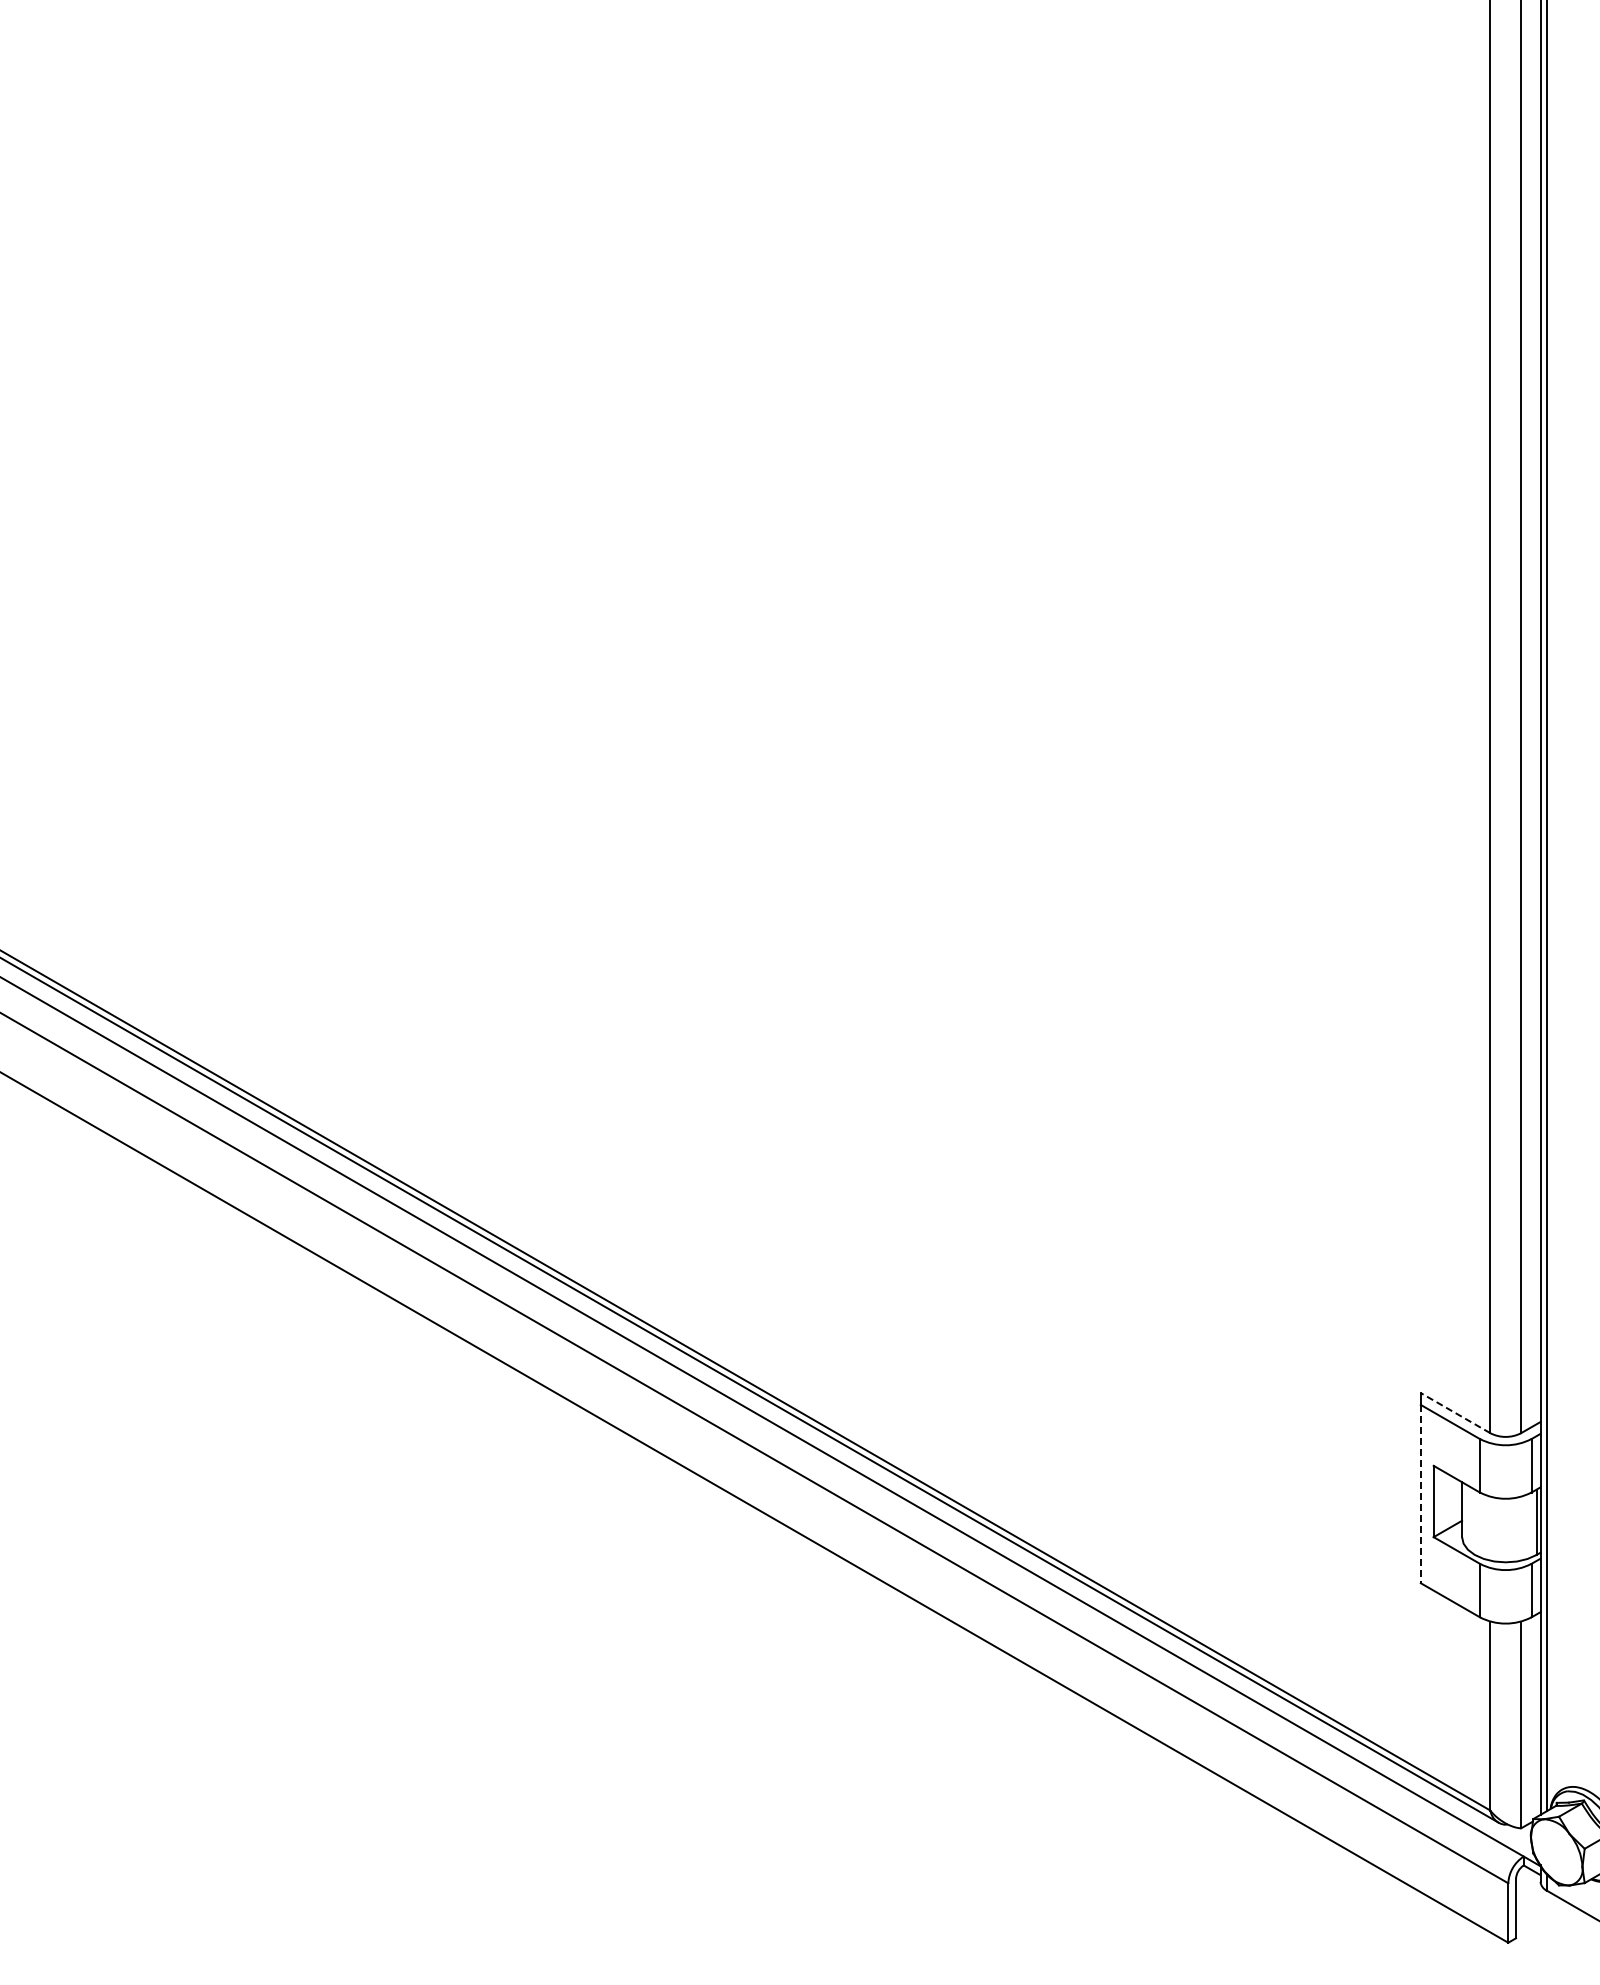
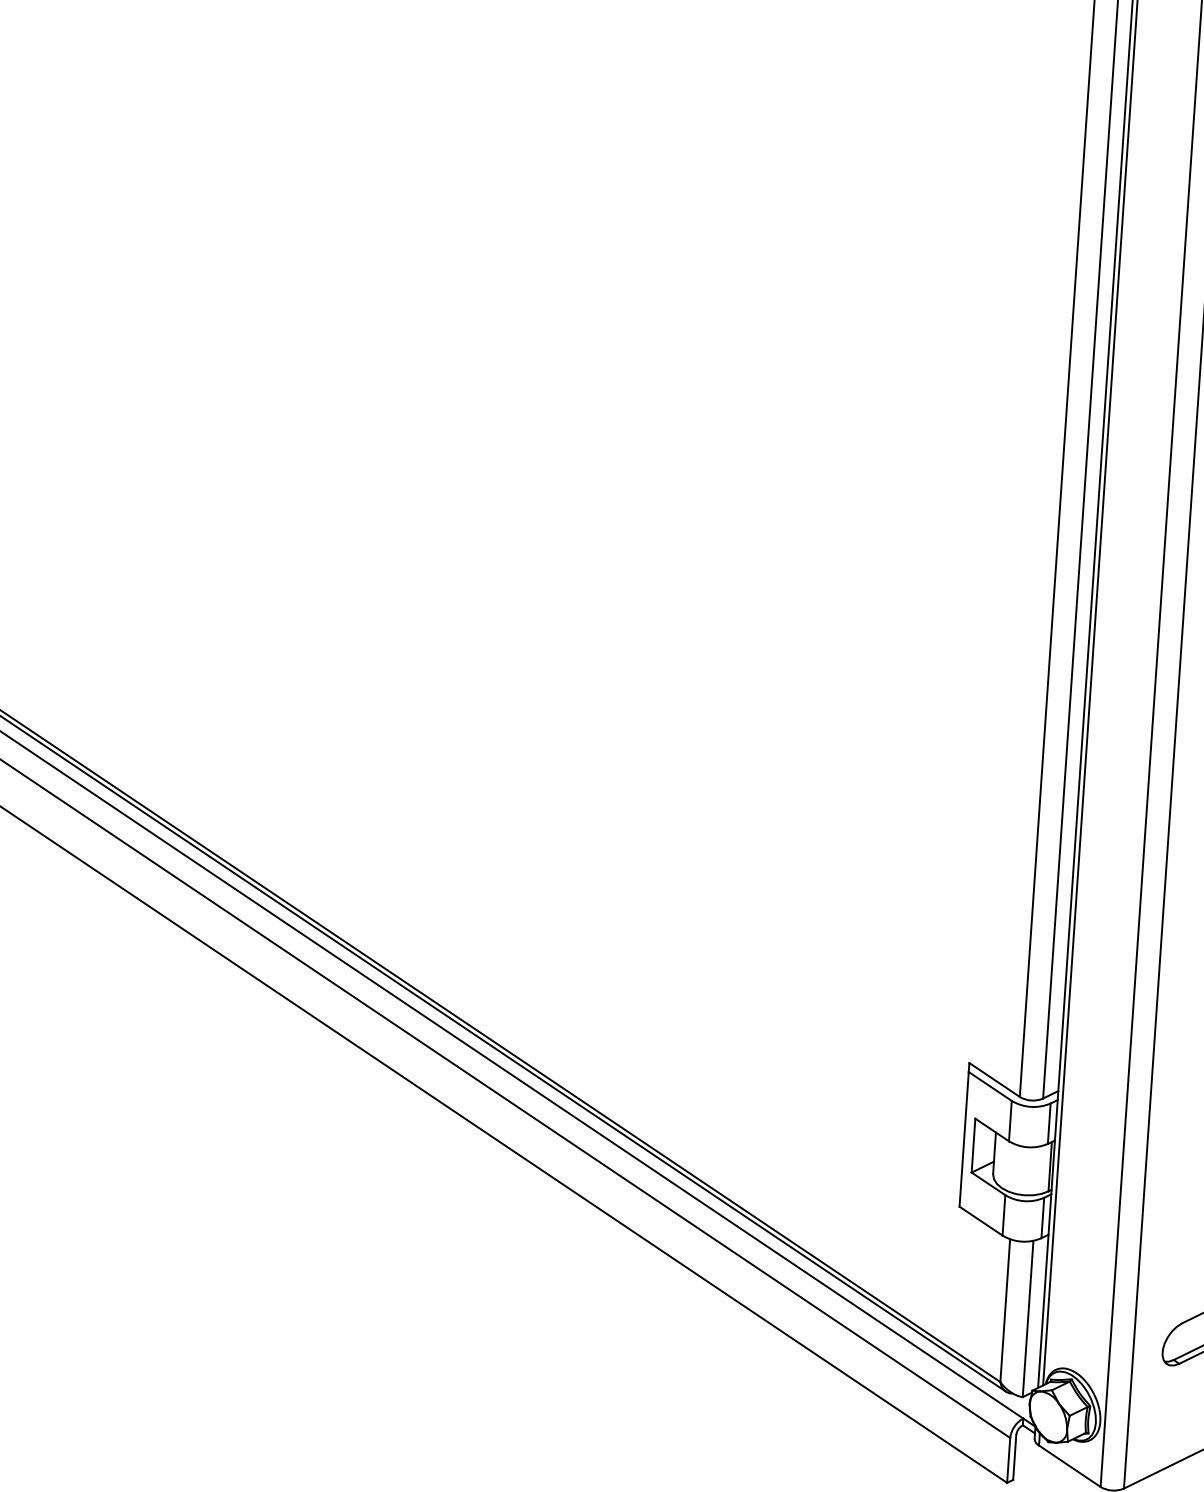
line: (1455, 1412) -> (994, 1079), dashed -> solid
line: (1420, 1494) -> (963, 1139), dashed -> solid

